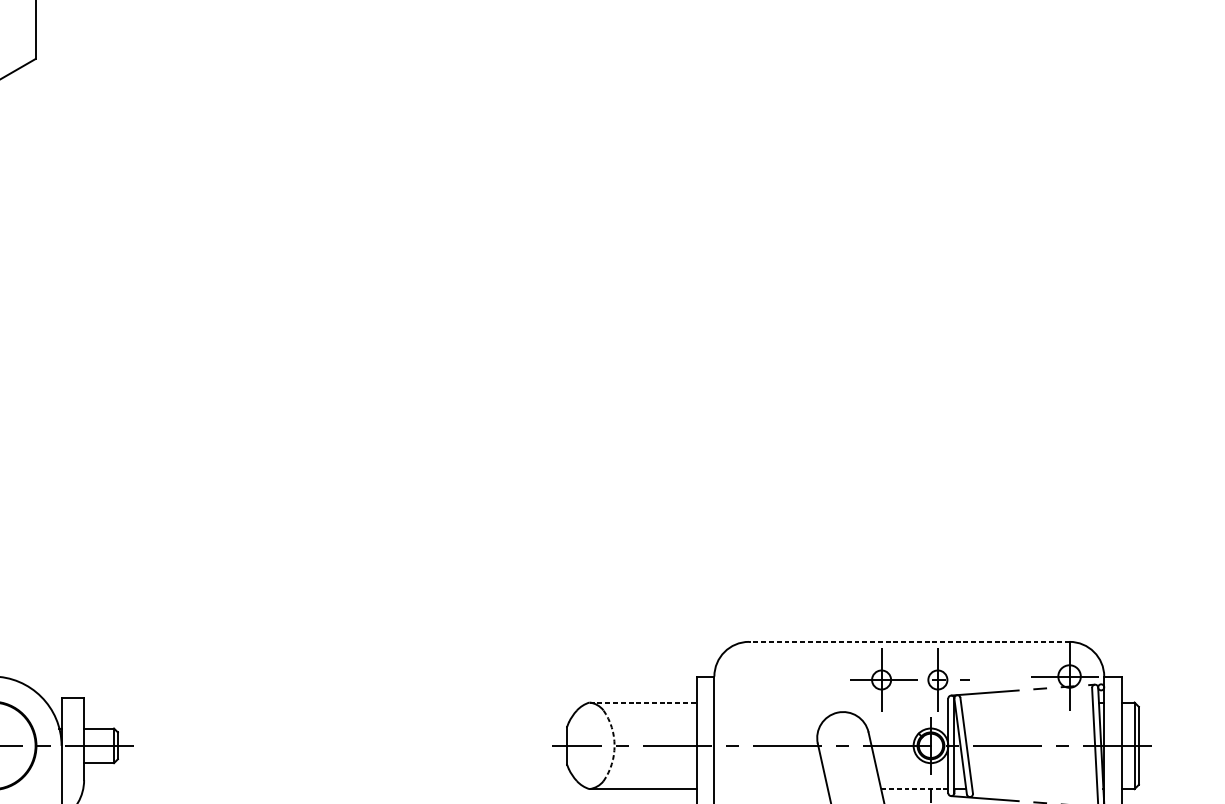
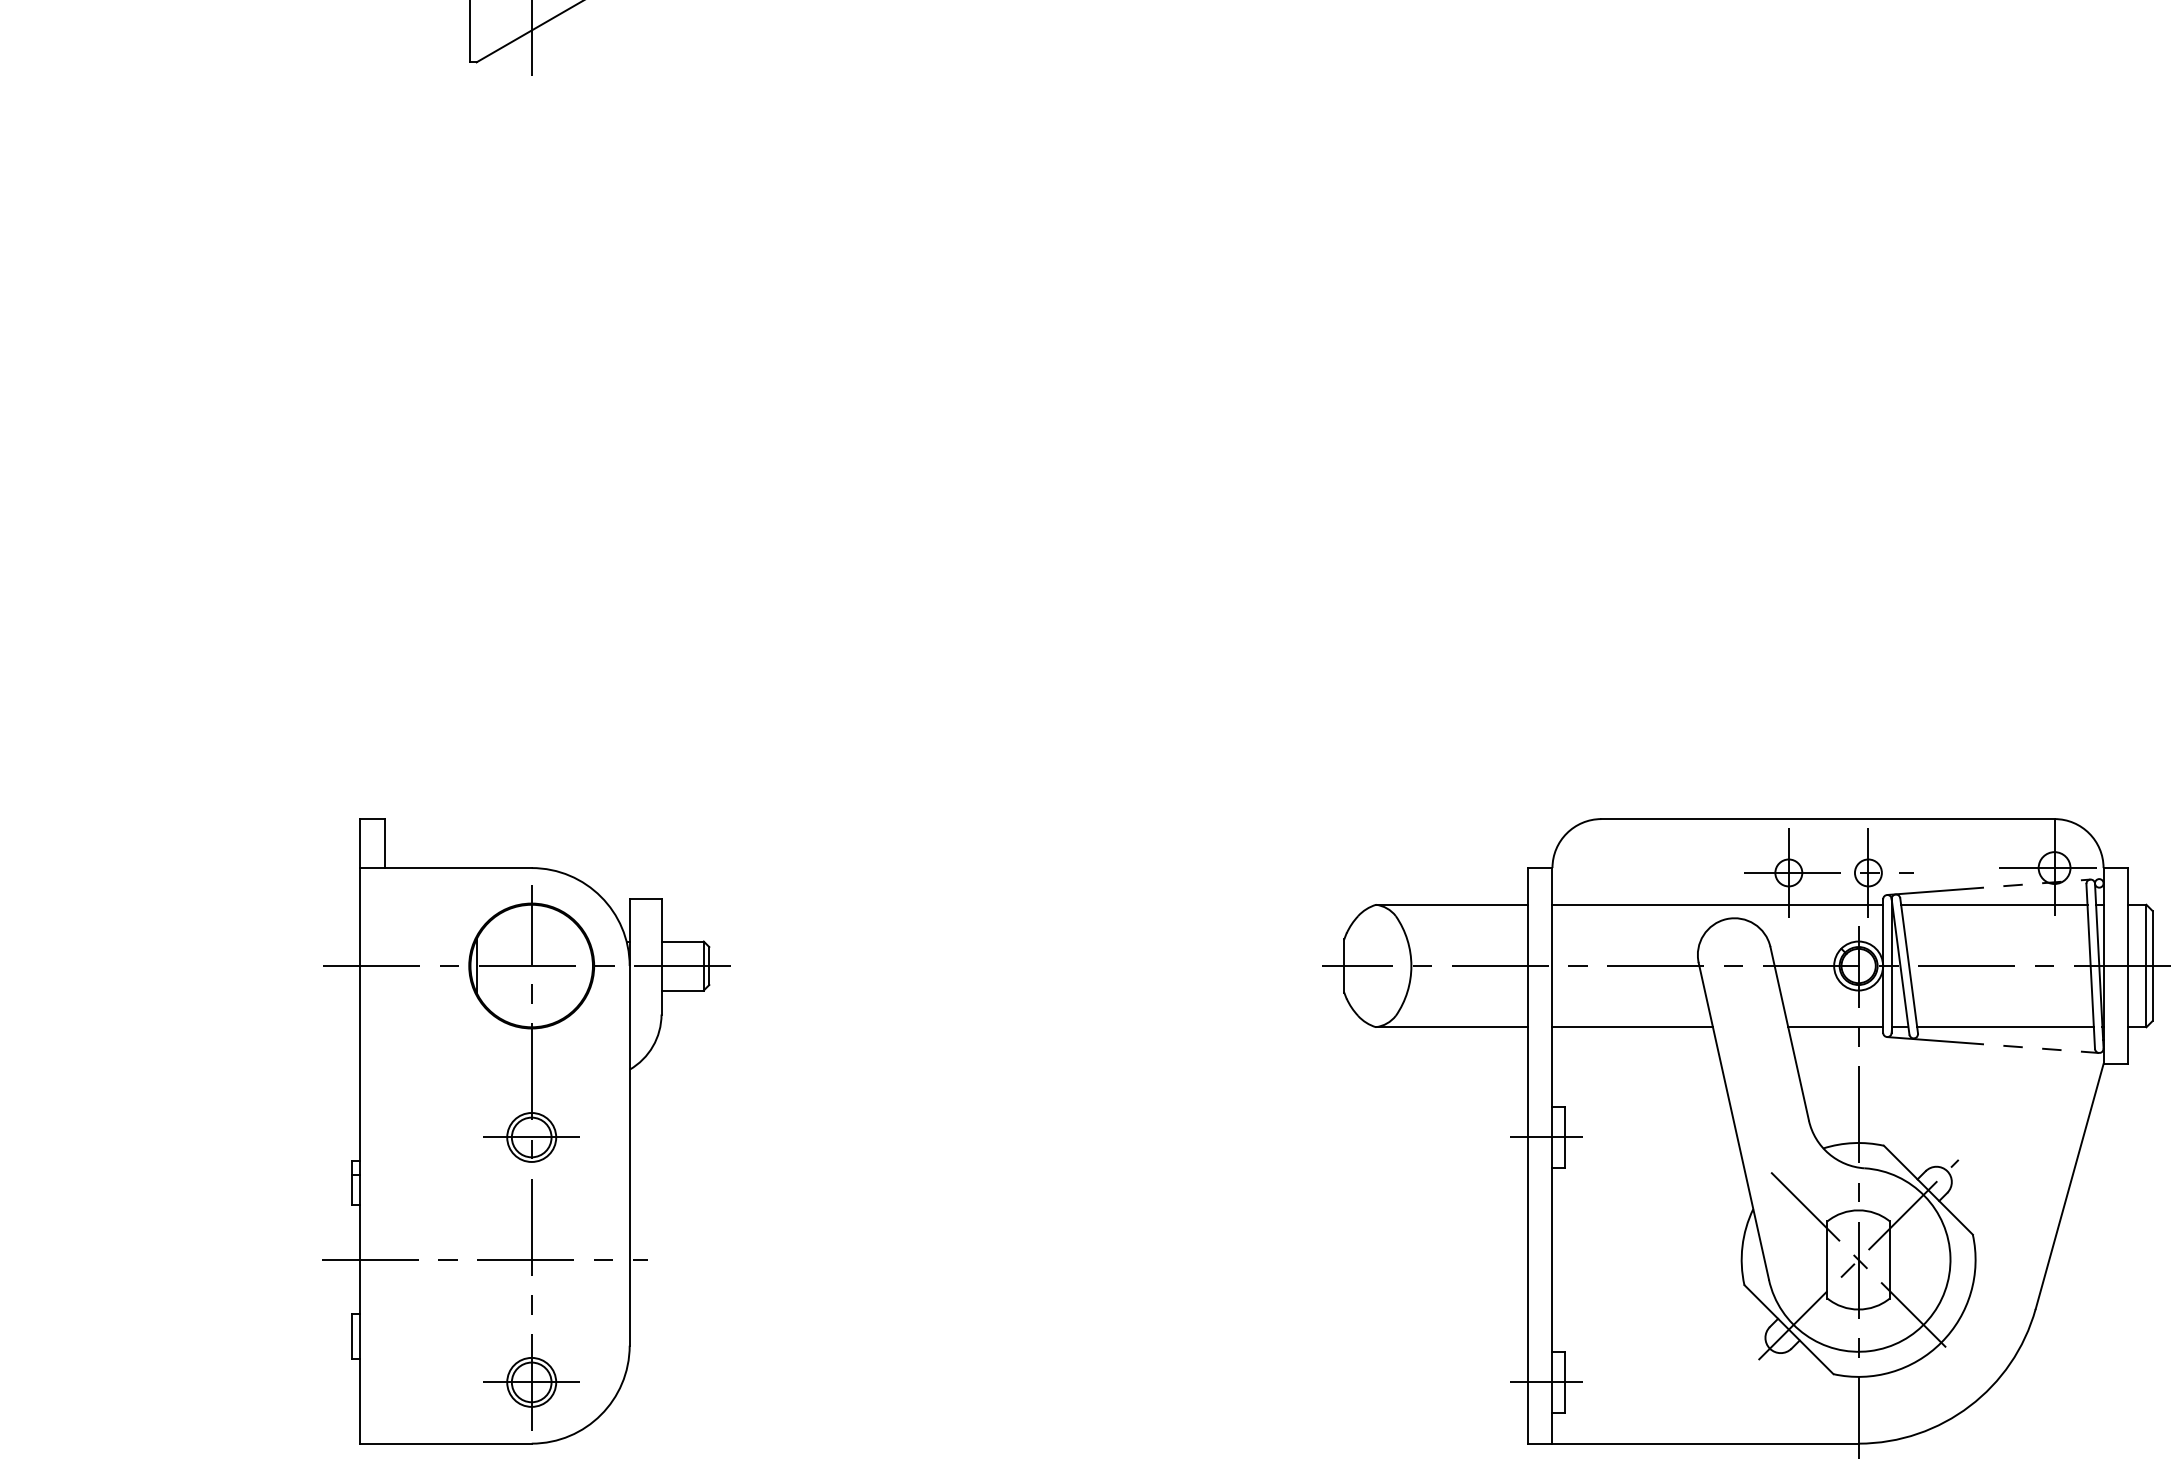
line: (909, 642) -> (1828, 819), dashed -> solid
line: (643, 702) -> (1452, 904), dashed -> solid
line: (831, 702) -> (1717, 904), added
line: (1027, 702) -> (1994, 904), added
arc: (614, 746) -> (1411, 966), dashed -> solid
line: (770, 789) -> (1632, 1027), added
line: (915, 789) -> (1836, 1027), dashed -> solid
line: (1034, 789) -> (2005, 1027), added

